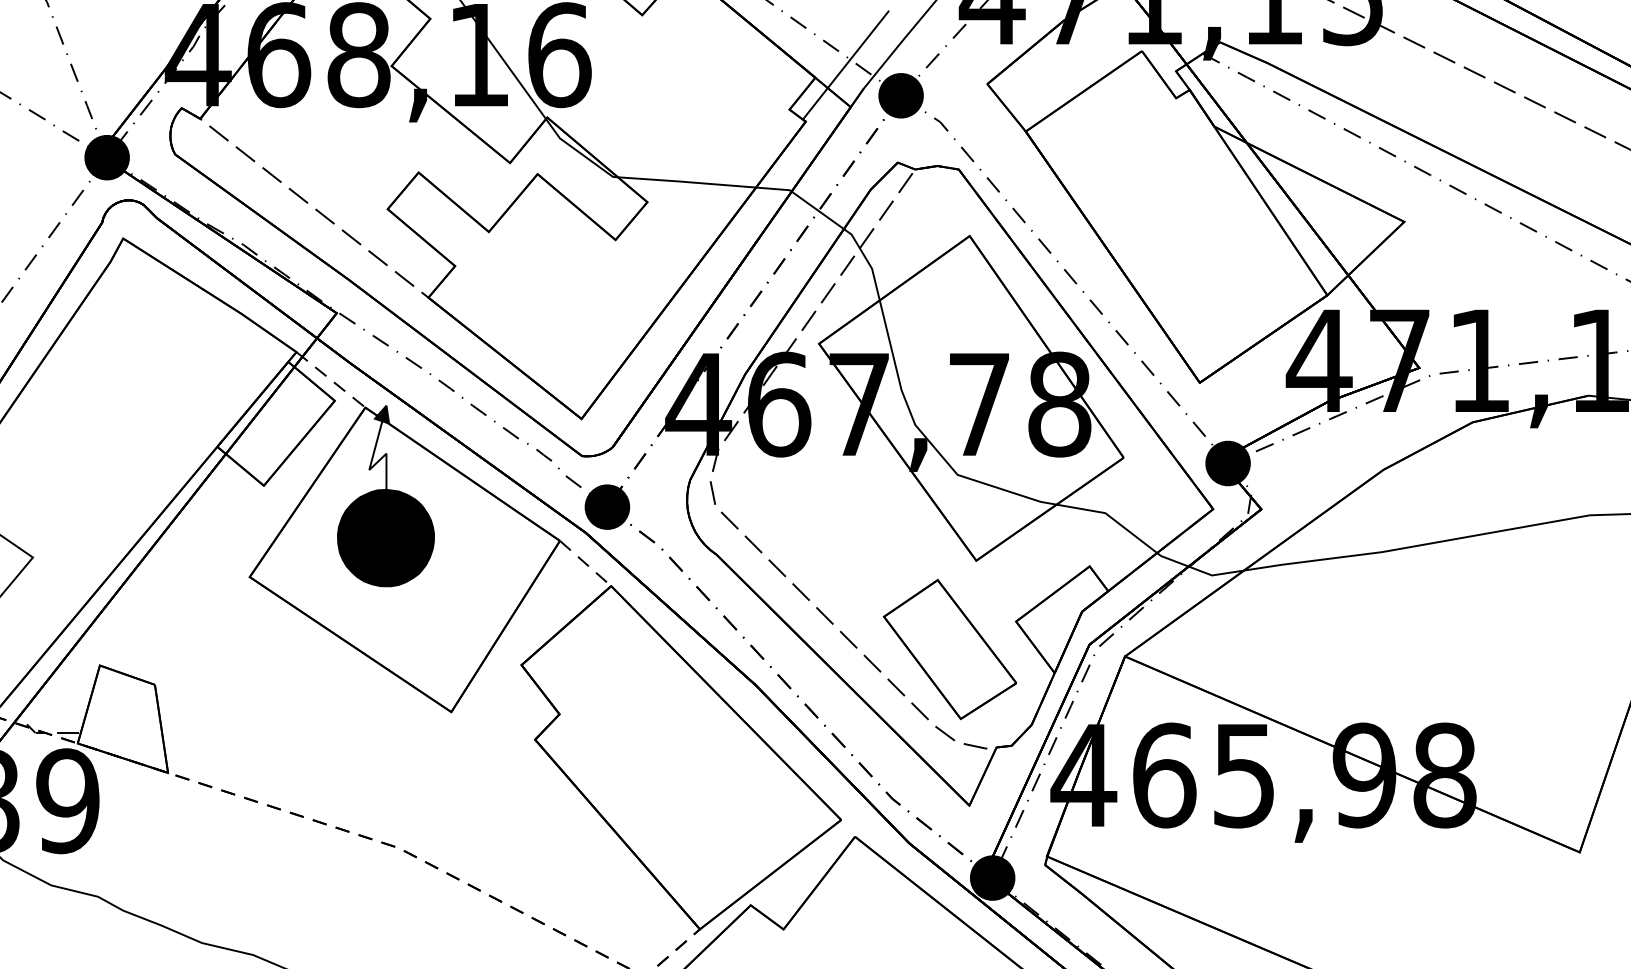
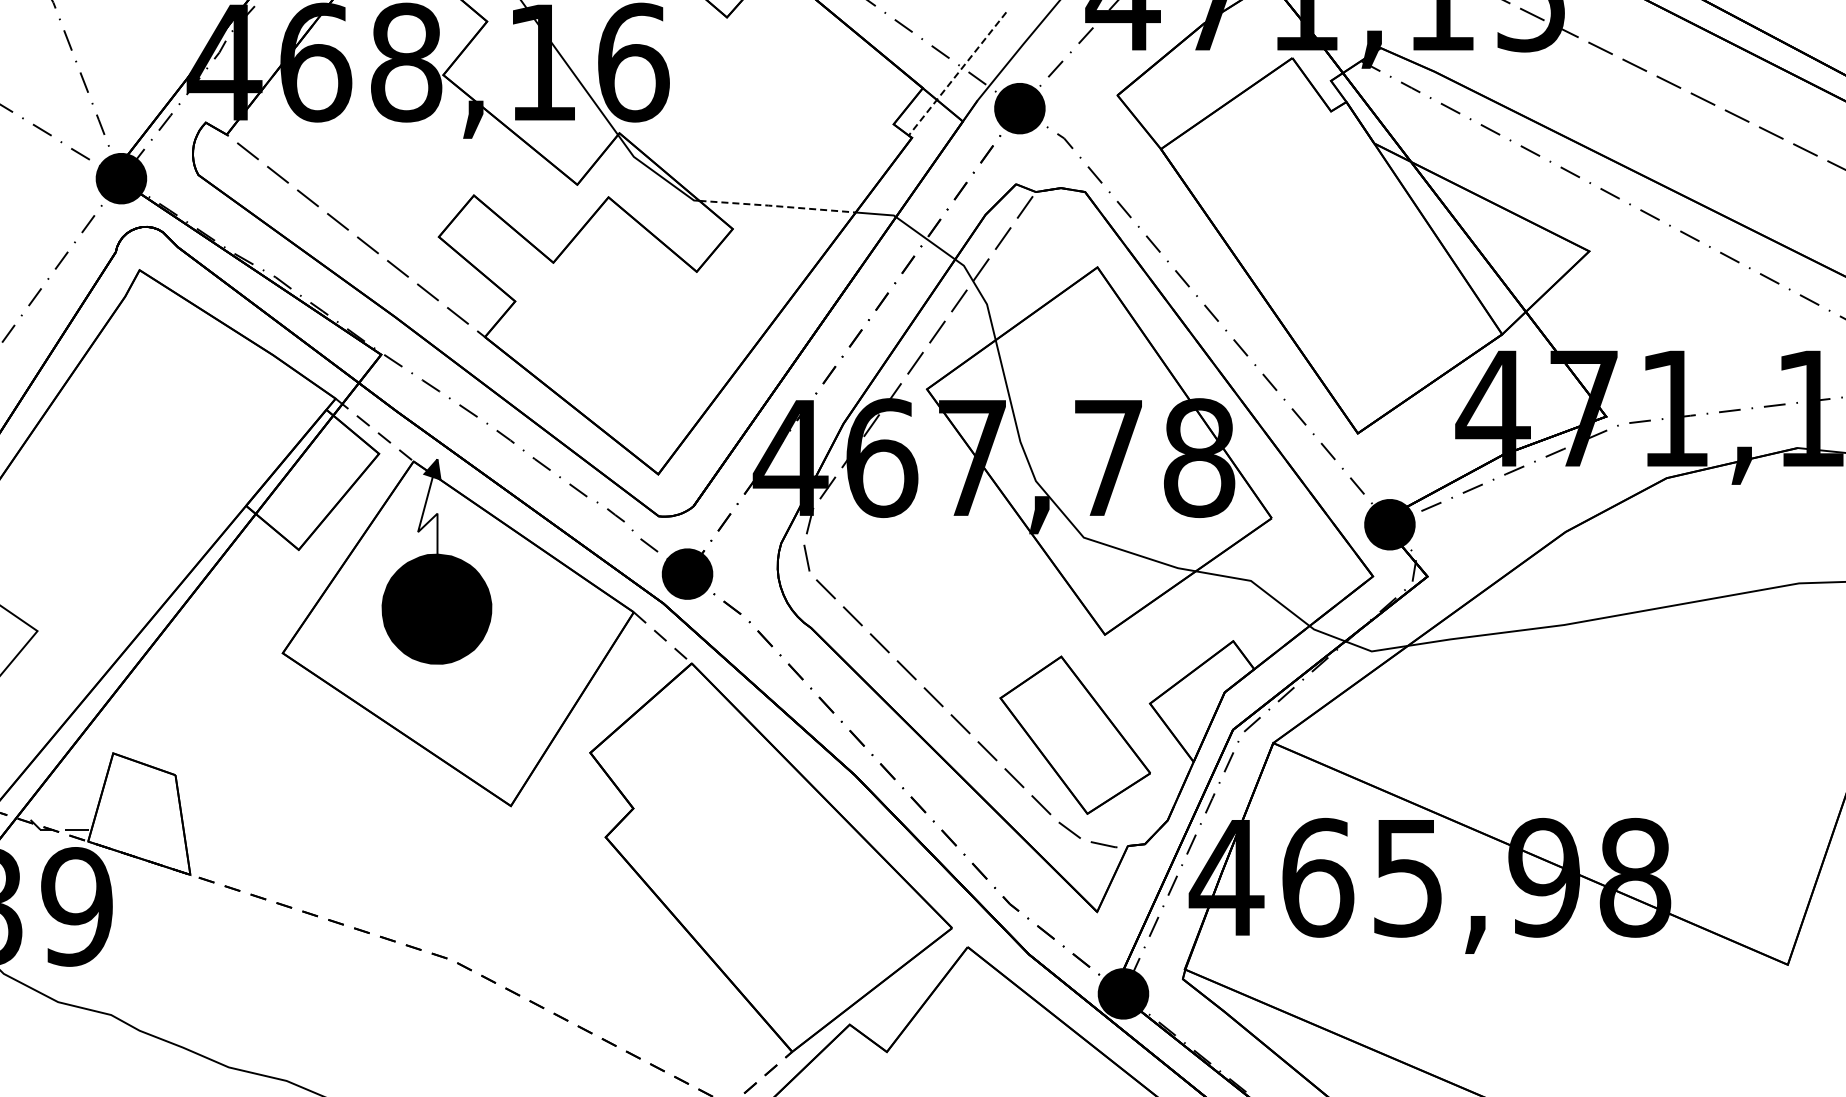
line: (845, 64) -> (957, 73), solid -> dashed
line: (686, 182) -> (777, 206), solid -> dashed

